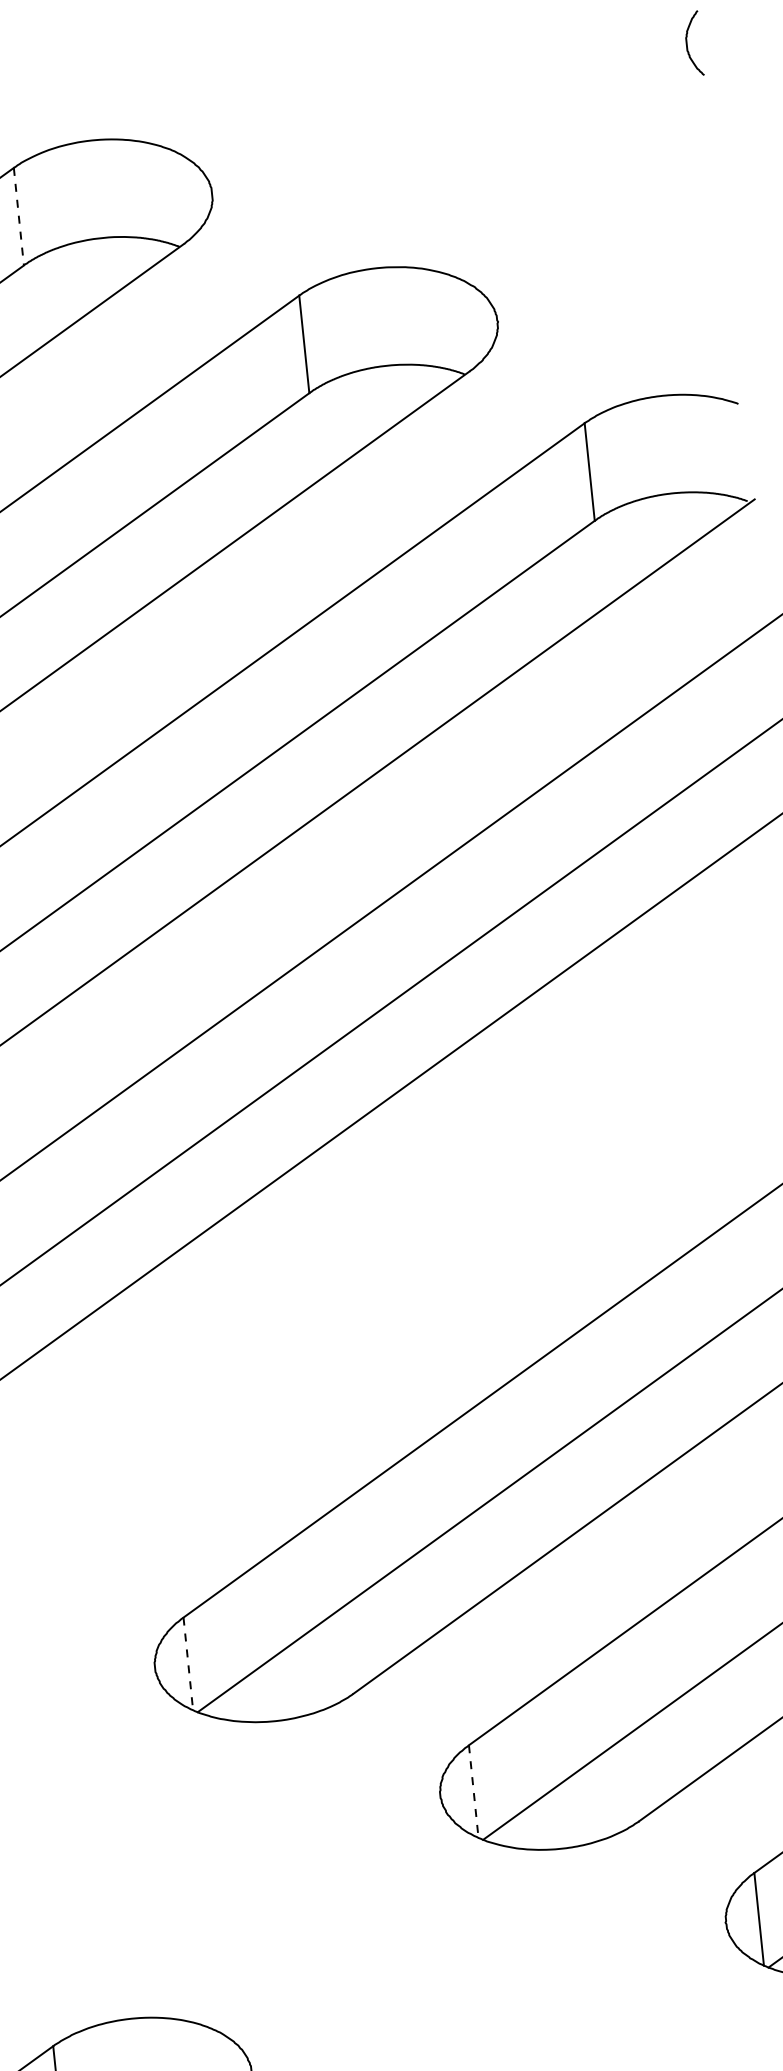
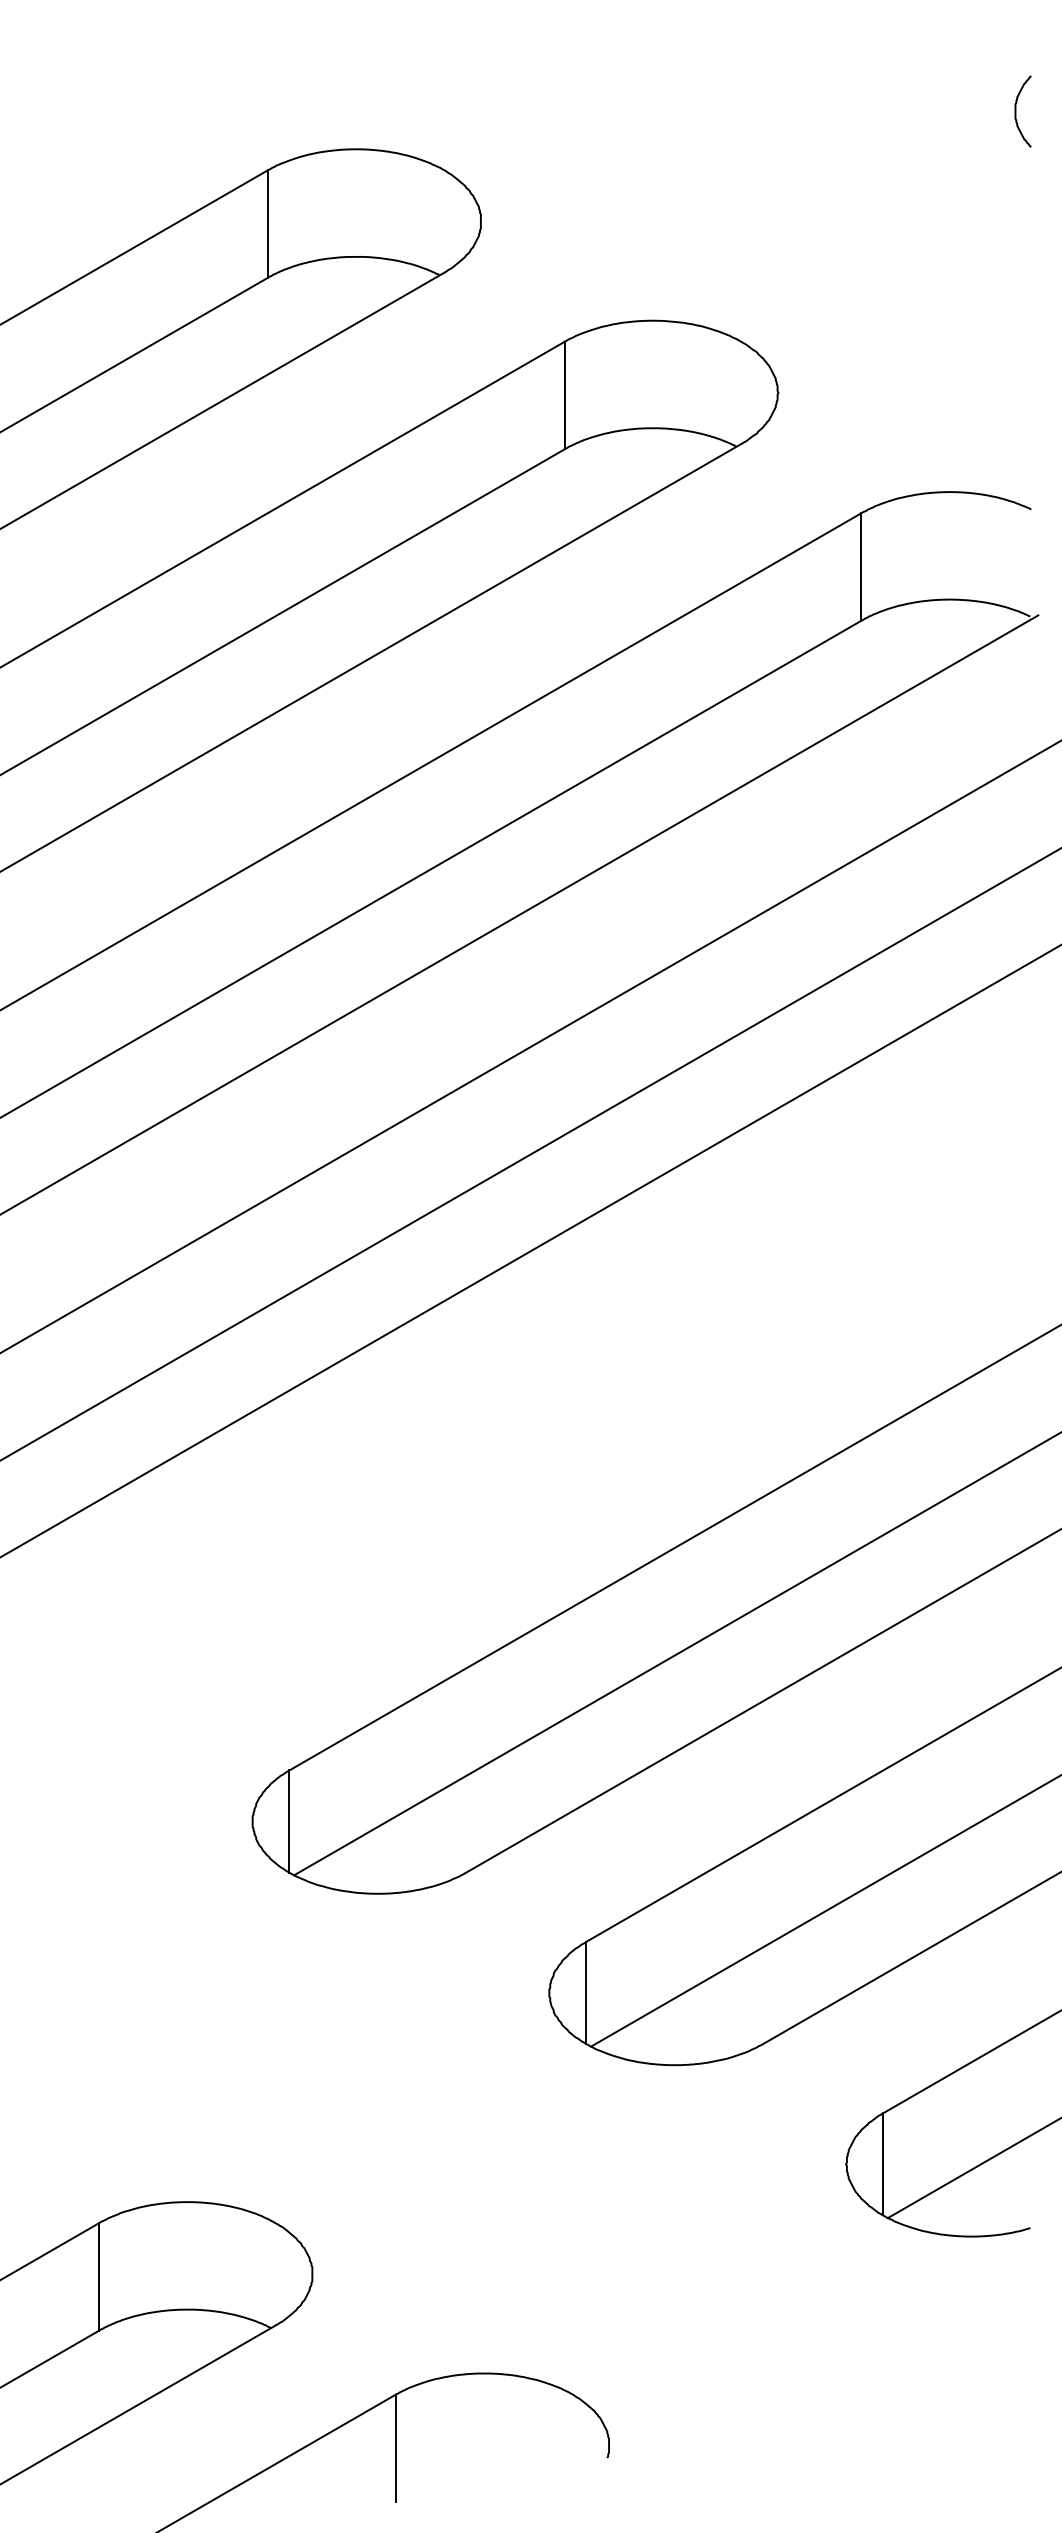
line: (18, 217) -> (267, 224), dashed -> solid
line: (188, 1664) -> (289, 1822), dashed -> solid
line: (474, 1792) -> (586, 1993), dashed -> solid

